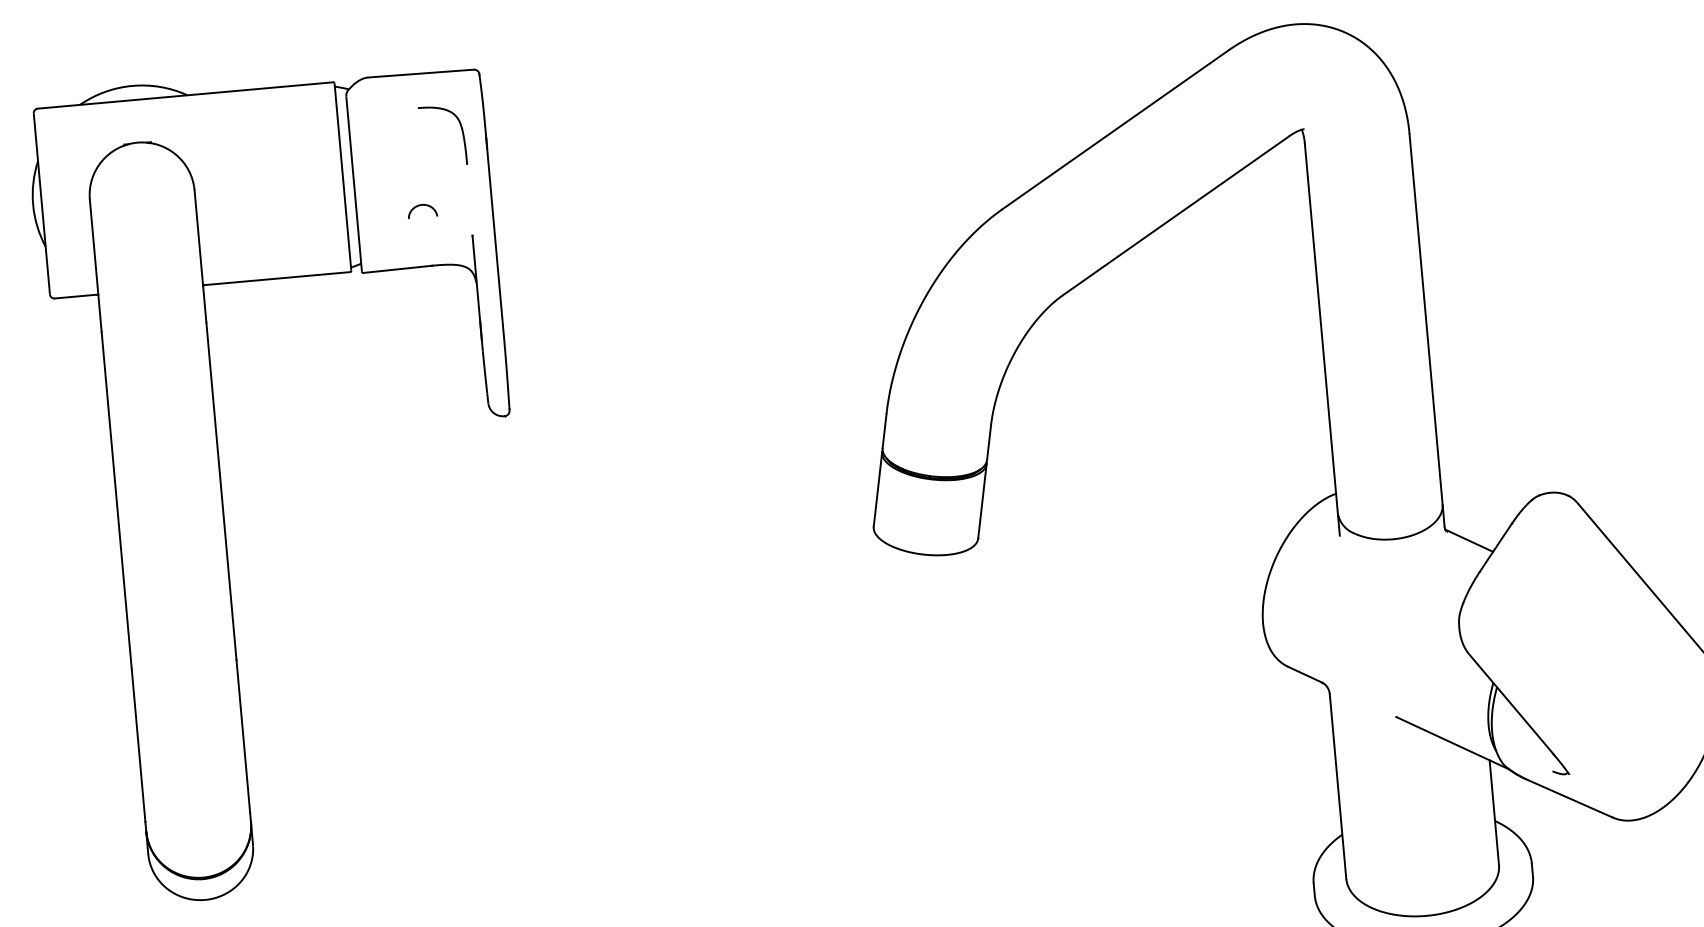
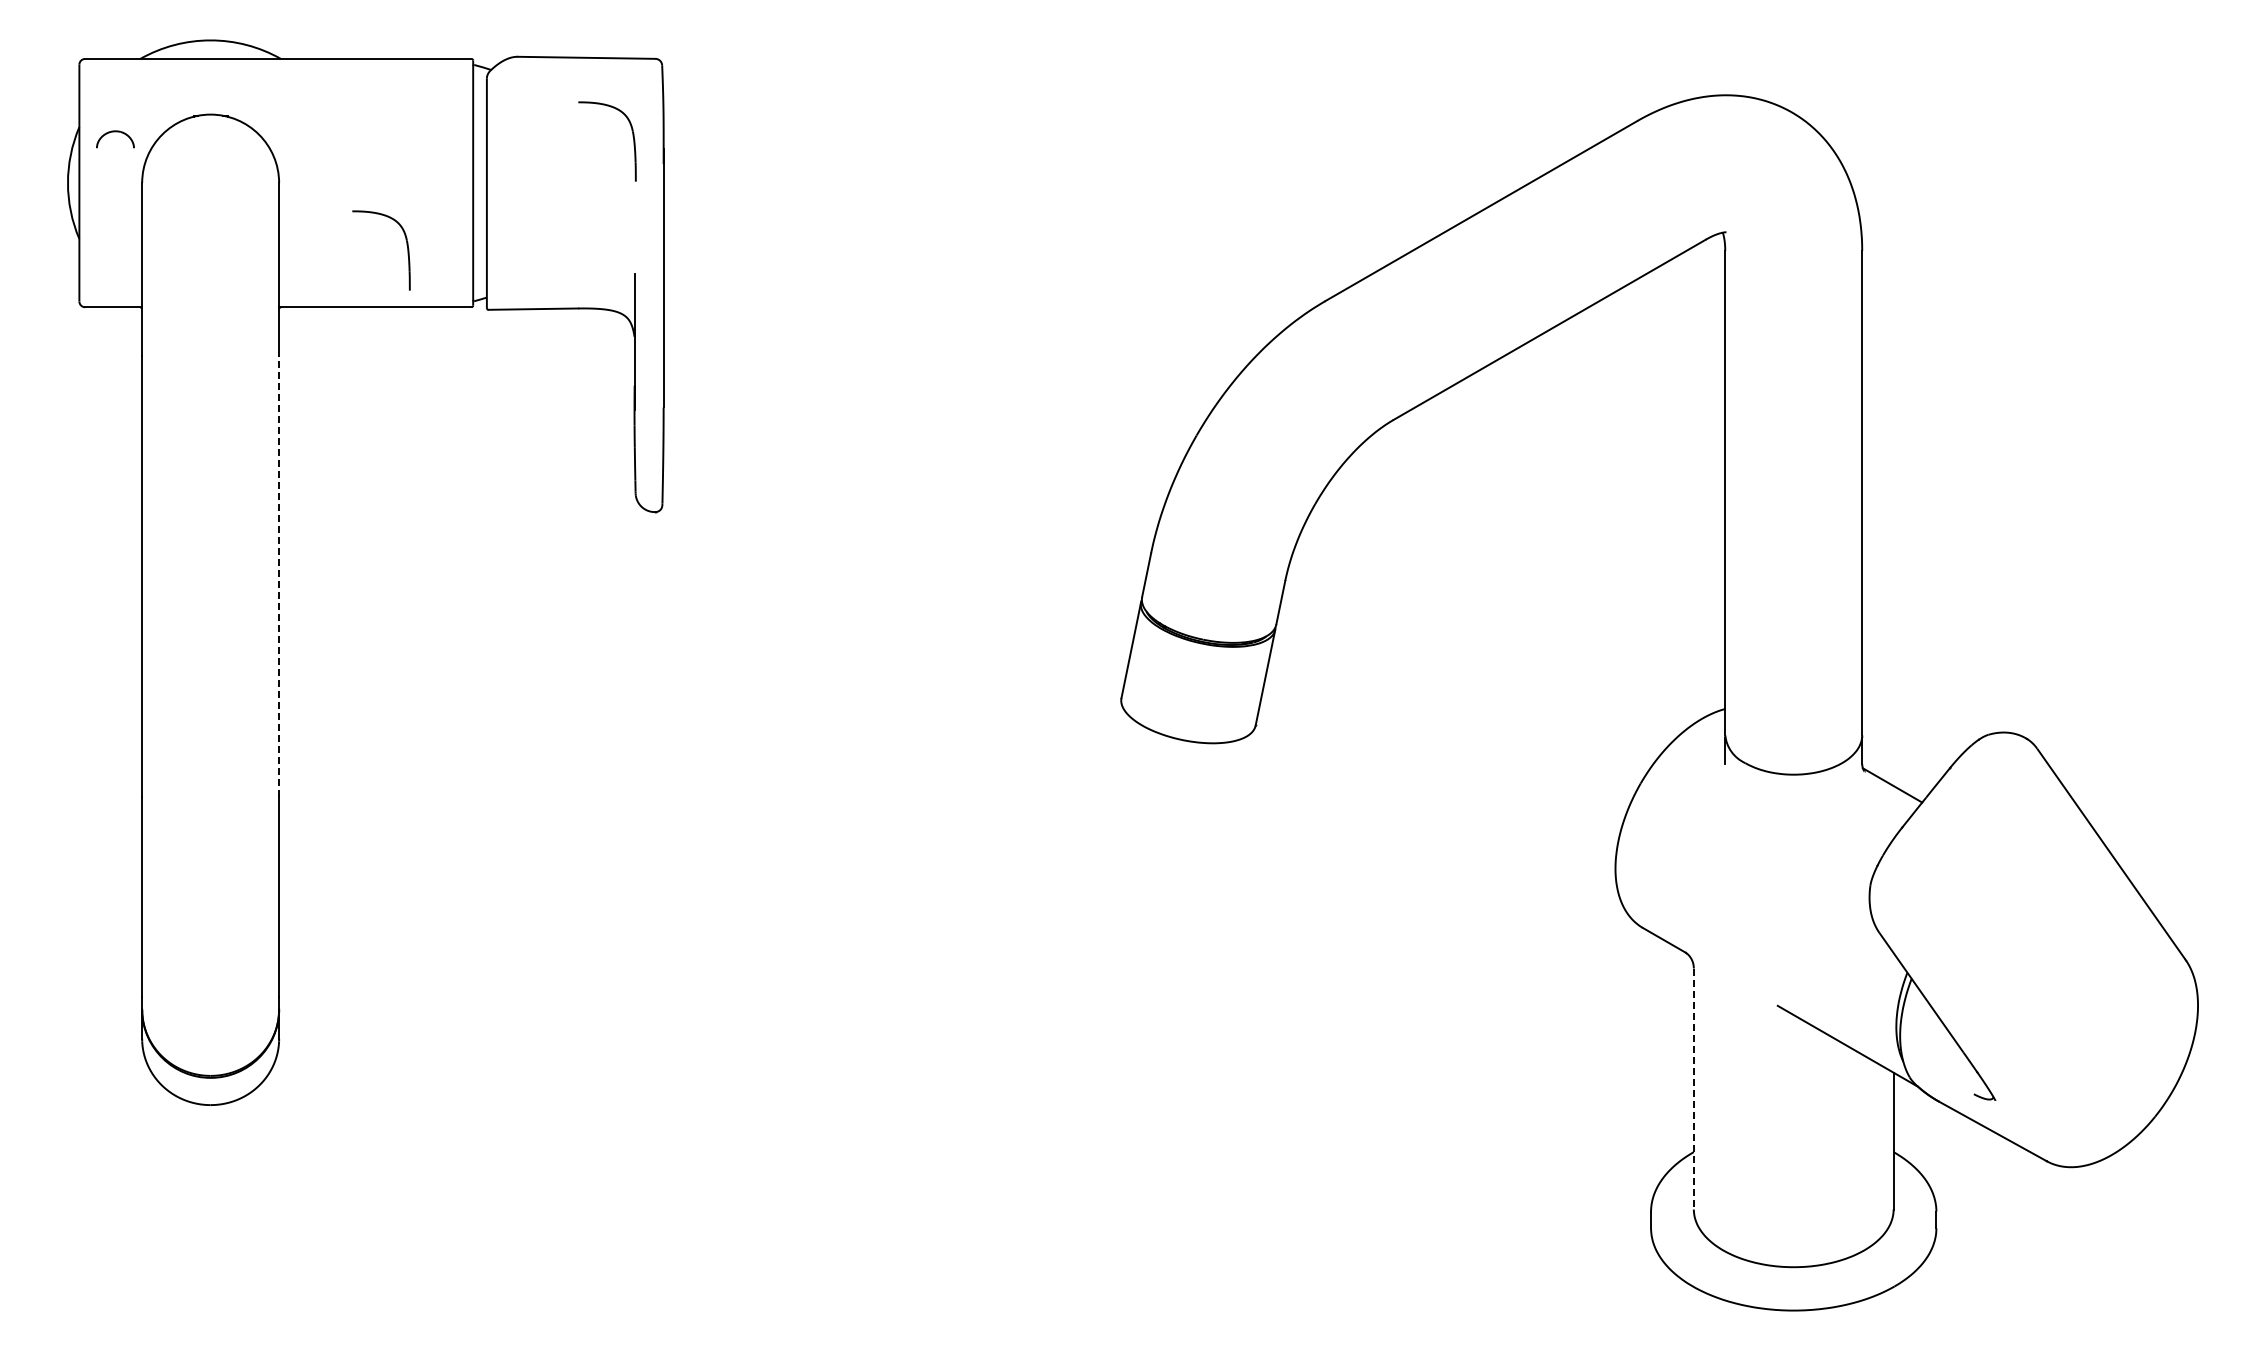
part: (422, 205) -> (115, 132), moved
part: (296, 229) -> (406, 245), added
line: (221, 491) -> (279, 576), solid -> dashed
line: (1337, 786) -> (1693, 1089), solid -> dashed

